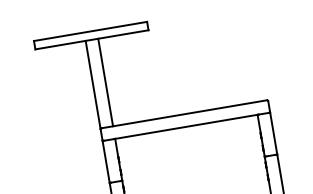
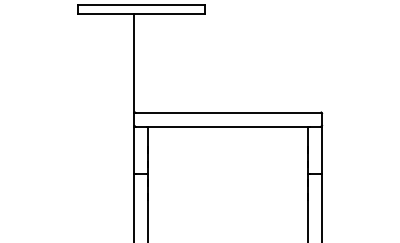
line: (105, 82) -> (148, 63), removed

